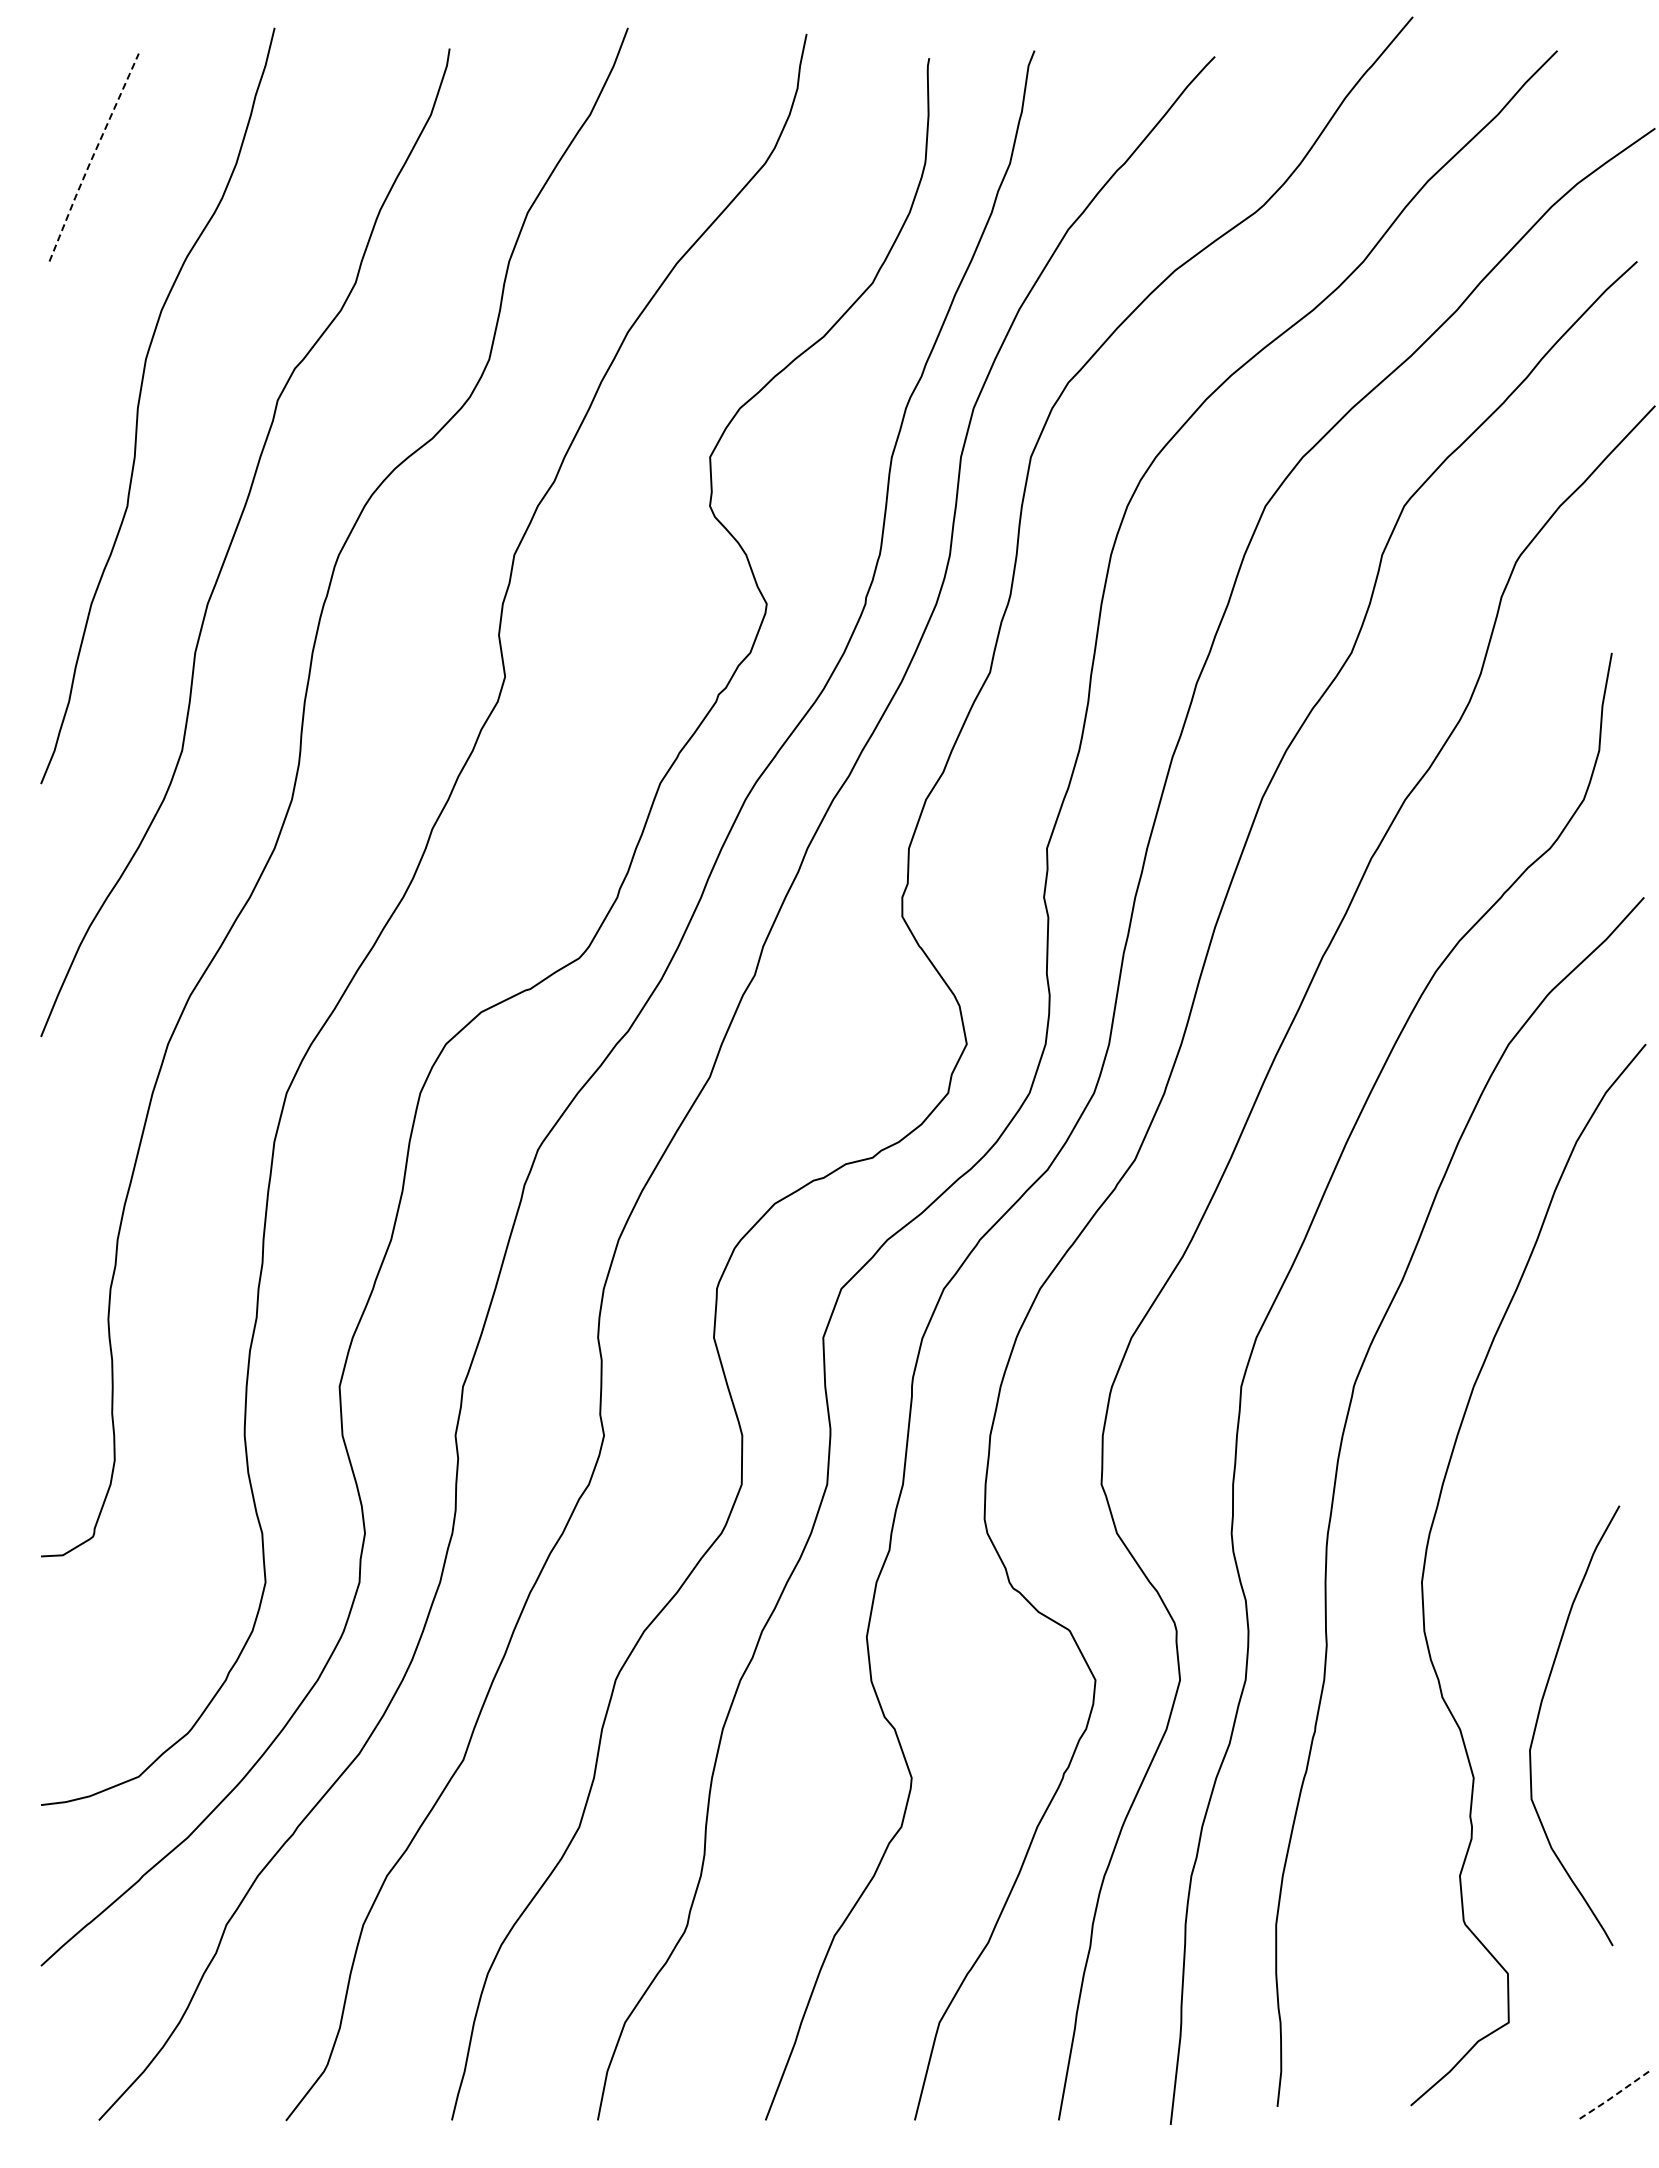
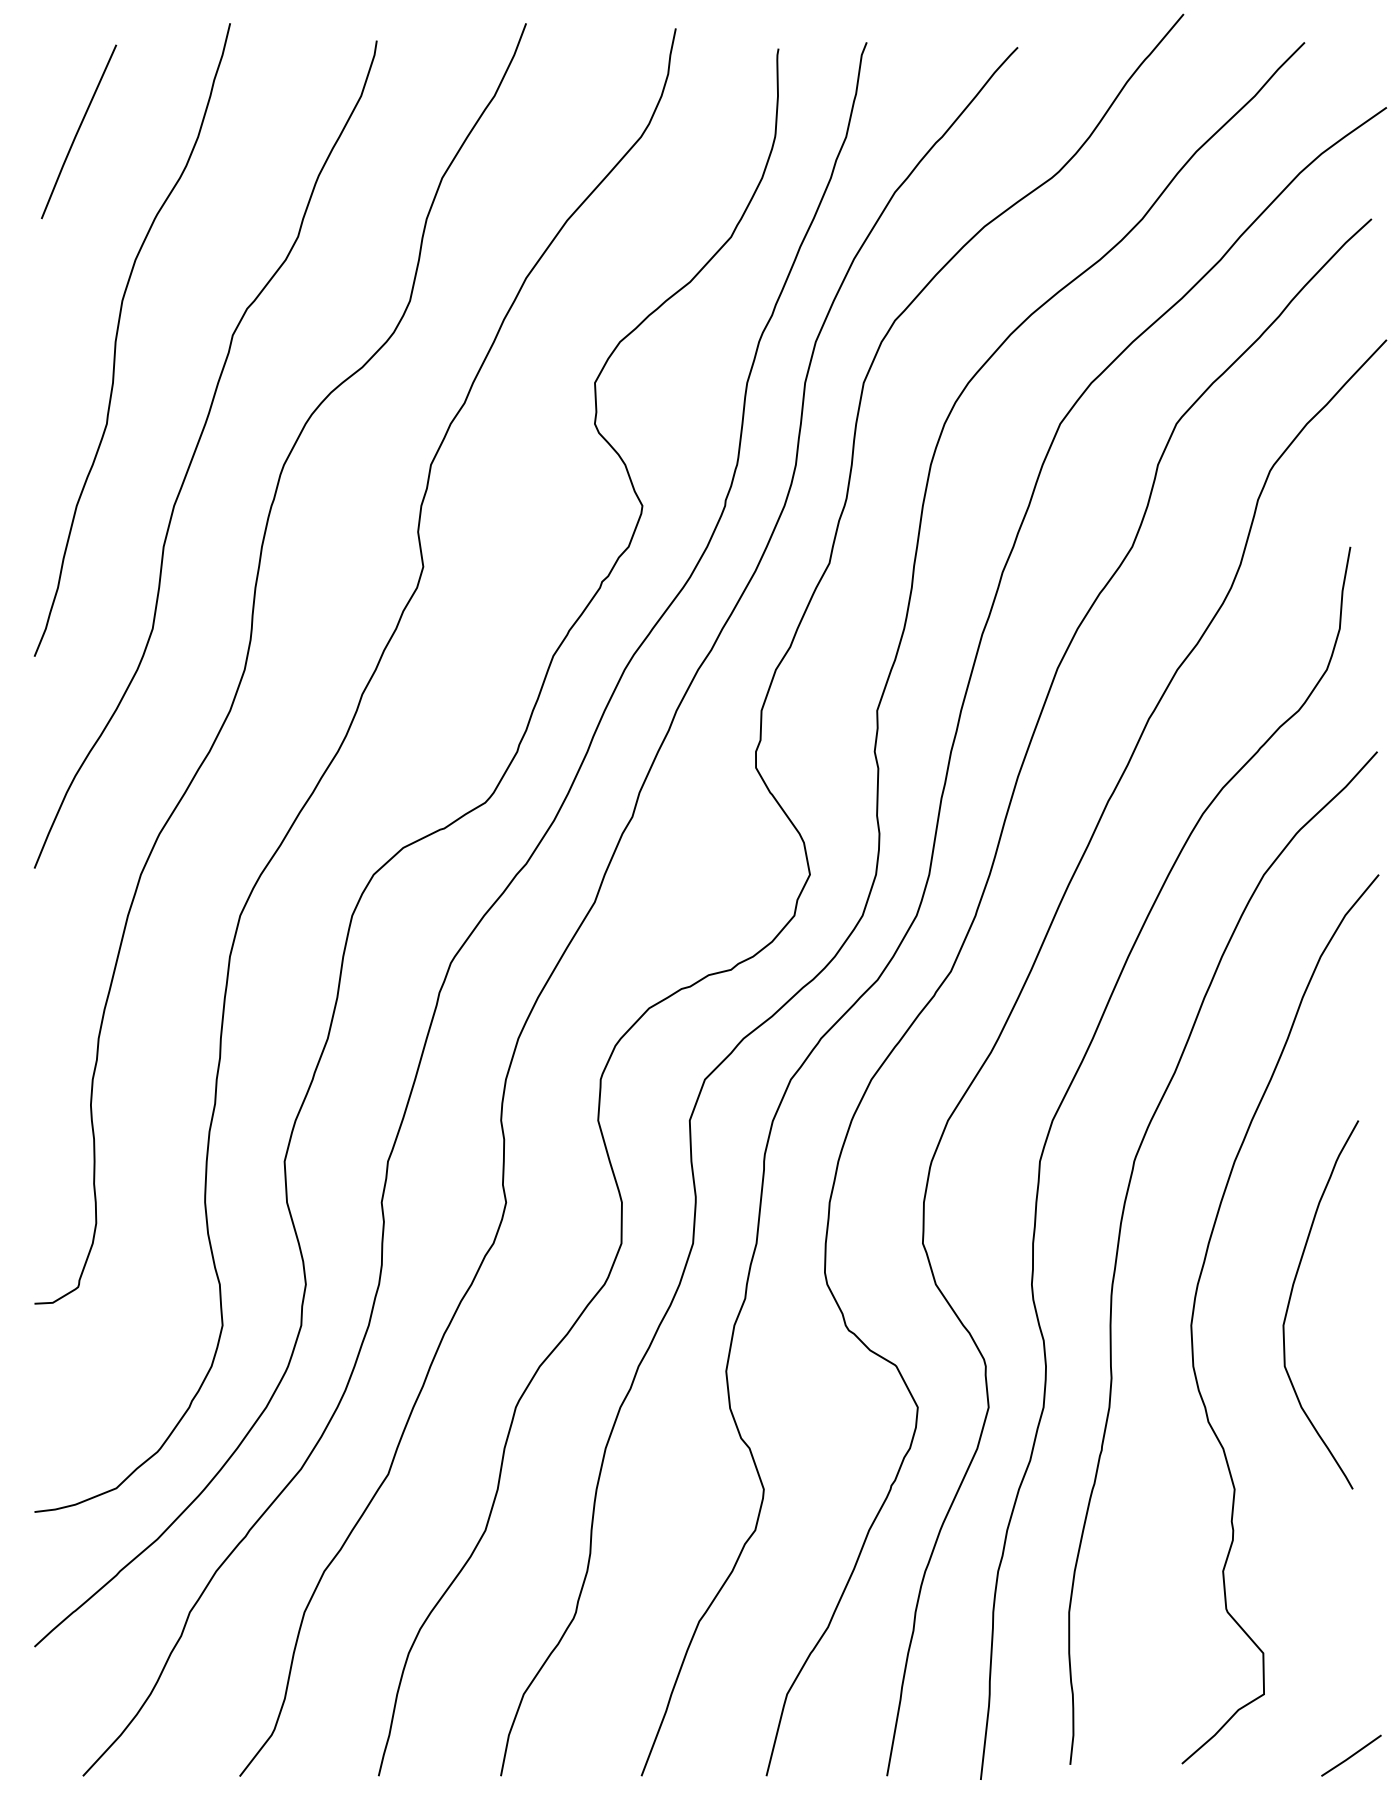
line: (92, 157) -> (77, 131), dashed -> solid
curve: (1539, 1715) -> (1291, 1296), moved
line: (1612, 2096) -> (1350, 1756), dashed -> solid

